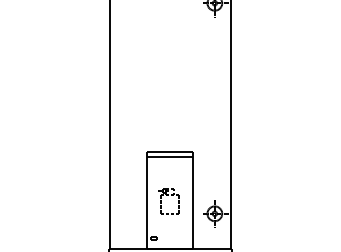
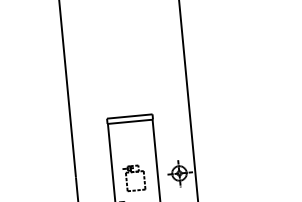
part: (168, 201) -> (134, 178), moved

